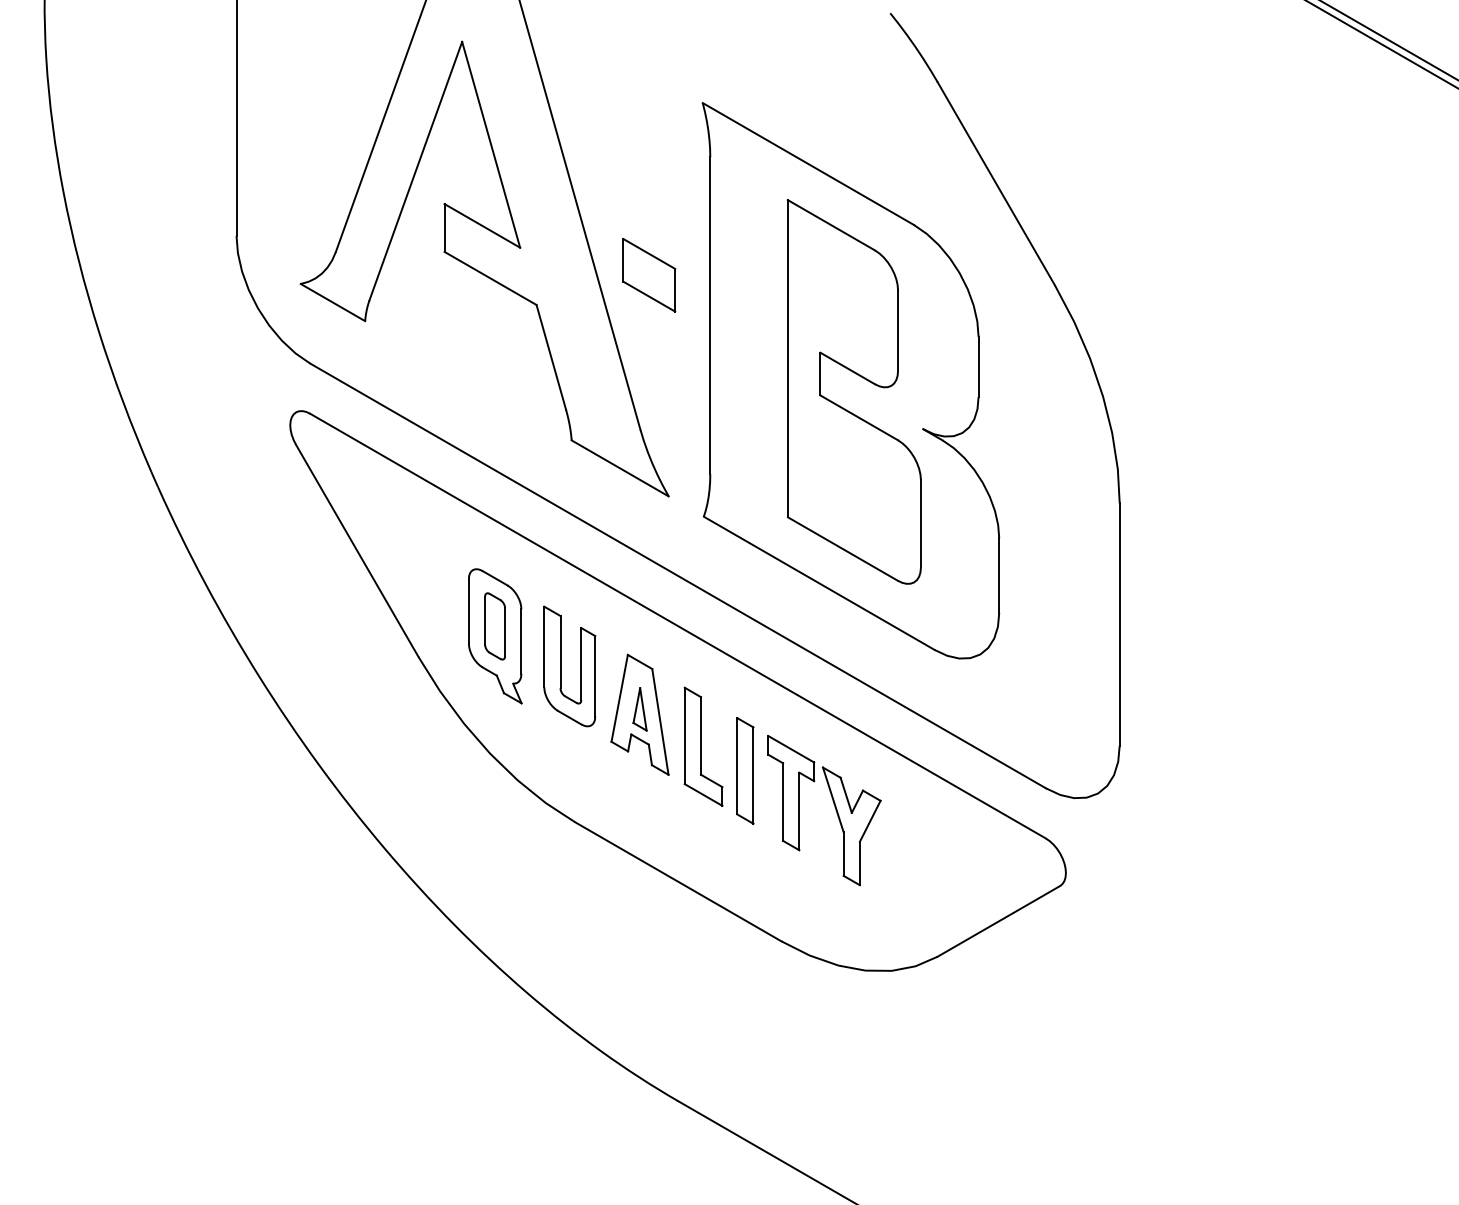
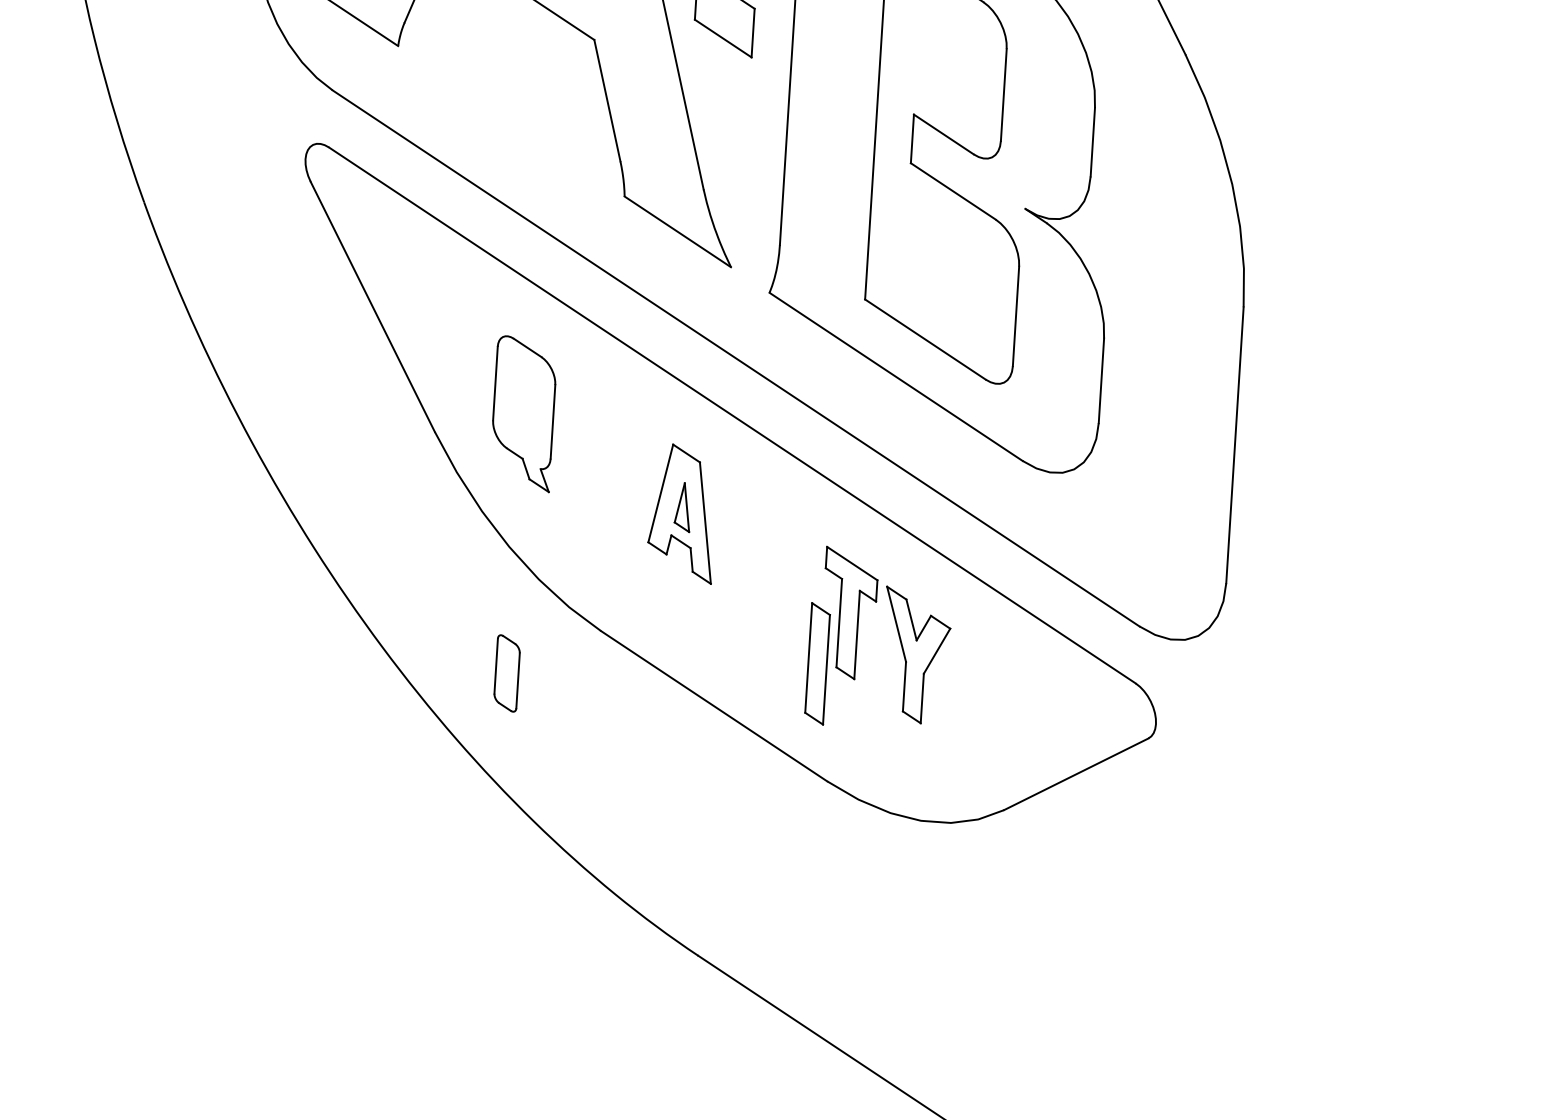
part: (494, 626) -> (506, 673), moved
part: (561, 666) -> (596, 453), removed
part: (703, 746) -> (752, 554), removed
part: (745, 770) -> (817, 663), moved

